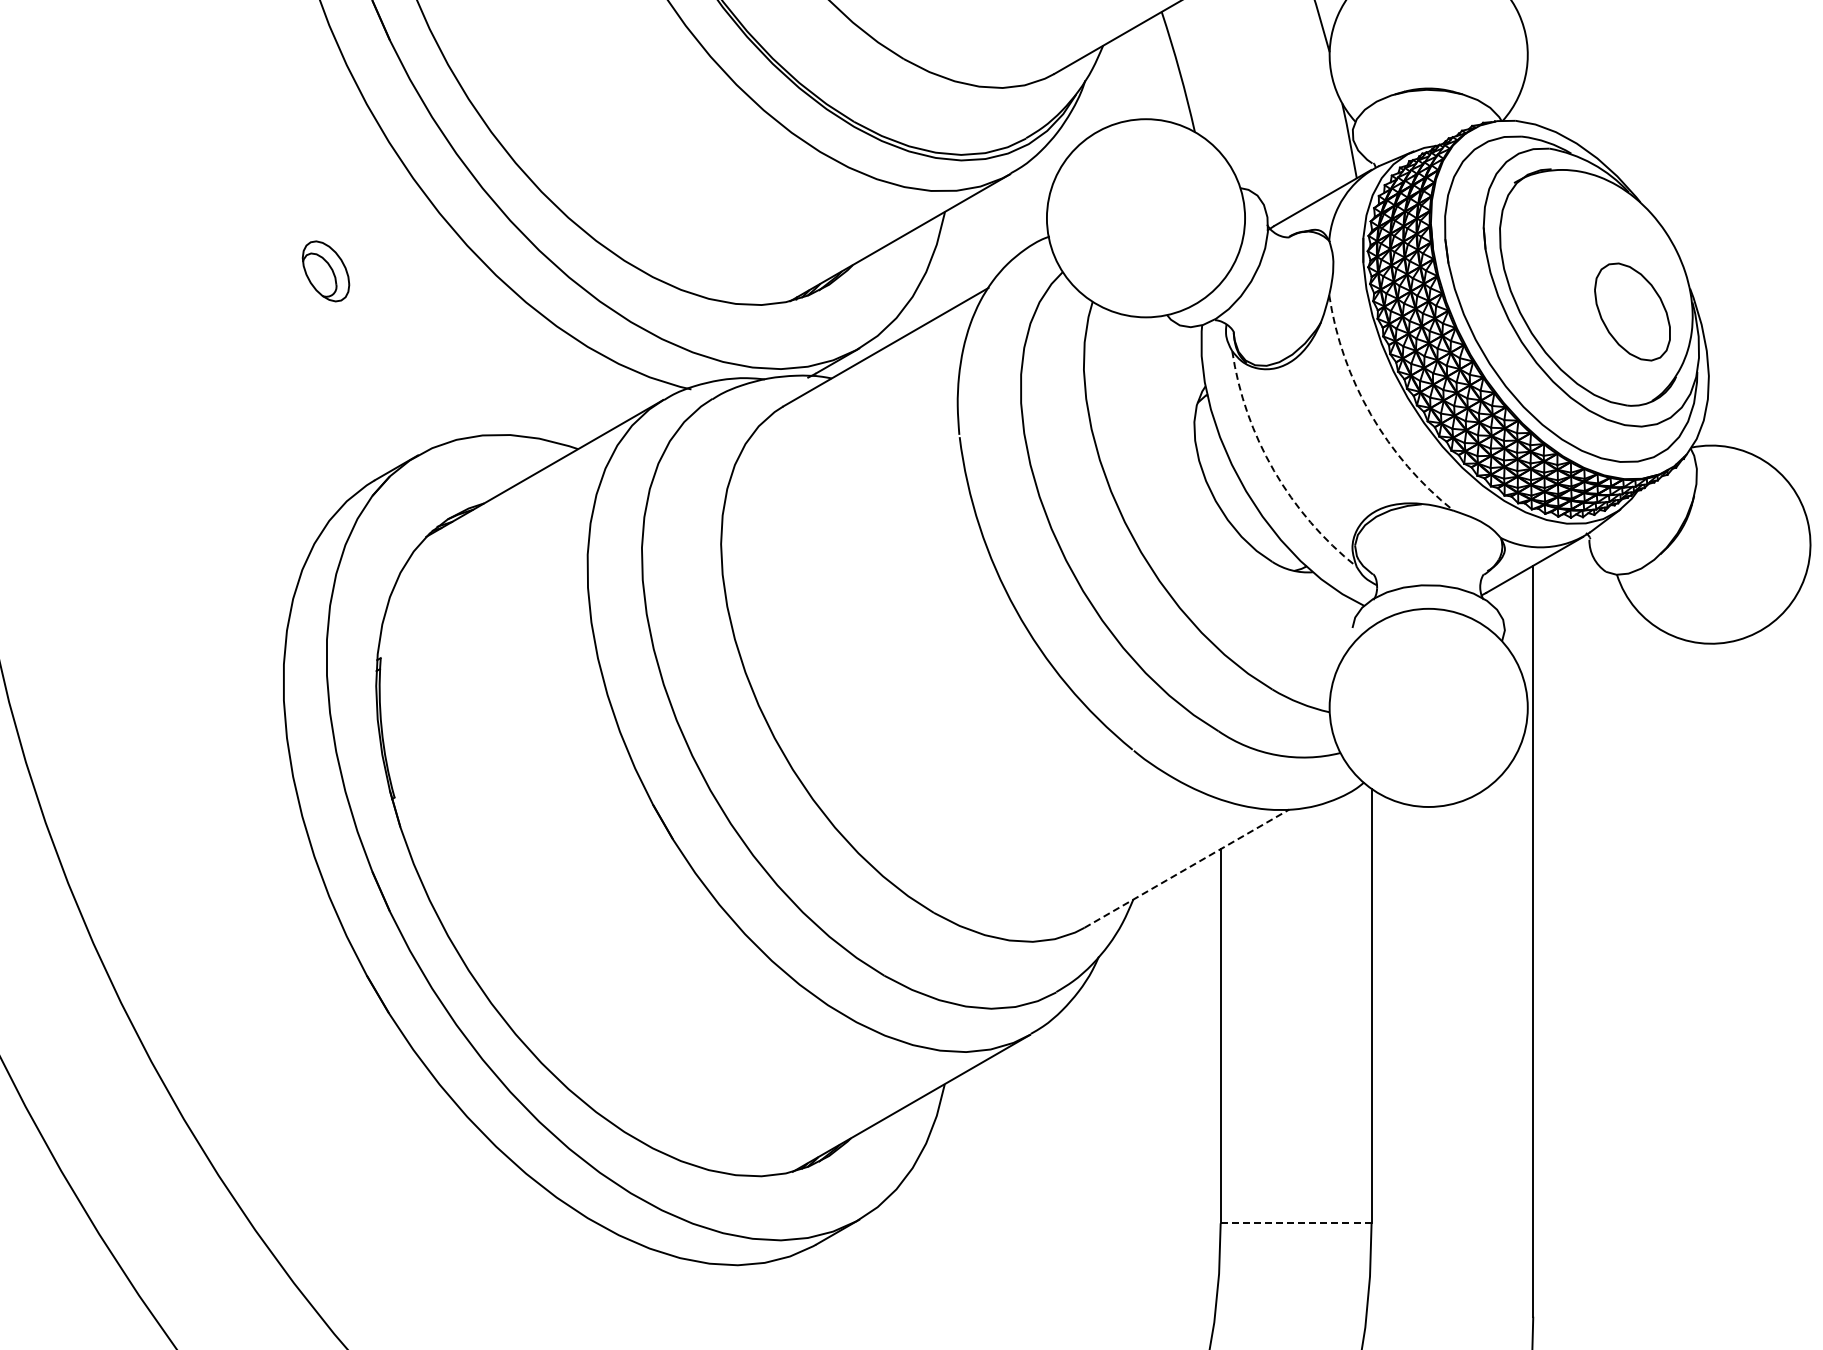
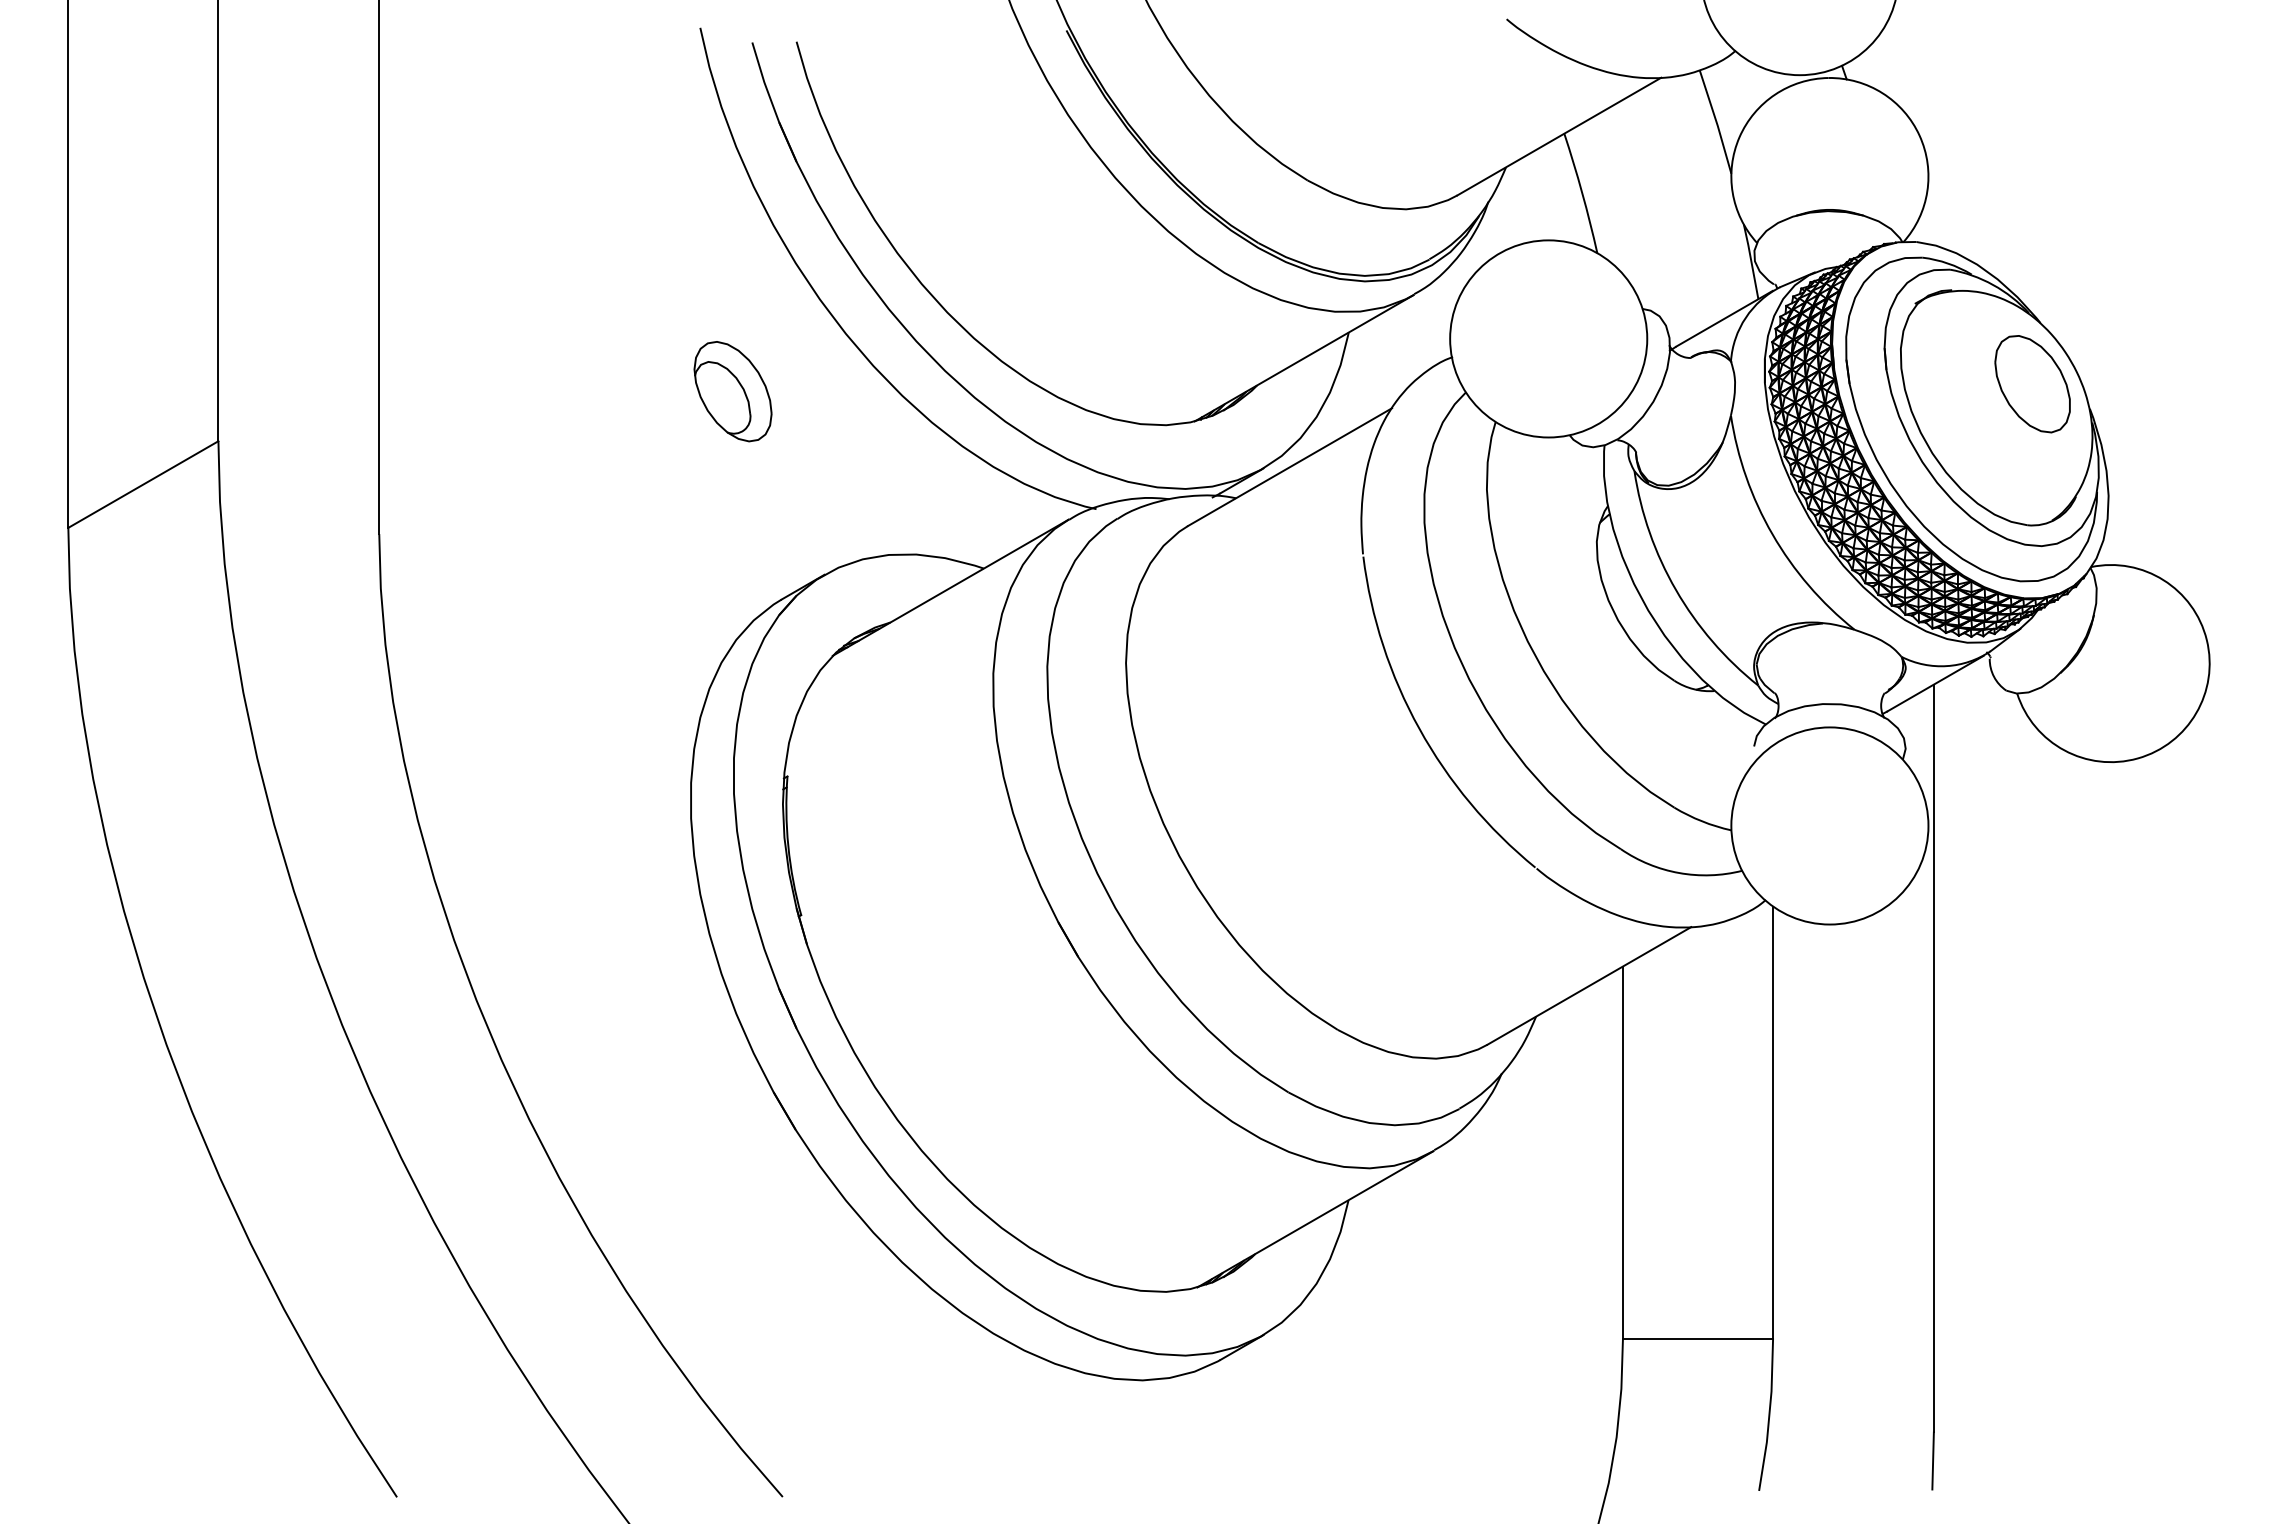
part: (325, 271) -> (732, 391), size x1.67
part: (1632, 312) -> (2032, 384), moved
arc: (1371, 414) -> (1772, 534), dashed -> solid
arc: (1274, 471) -> (1676, 590), dashed -> solid
line: (1187, 868) -> (1589, 985), dashed -> solid
line: (1295, 1223) -> (1697, 1338), dashed -> solid

